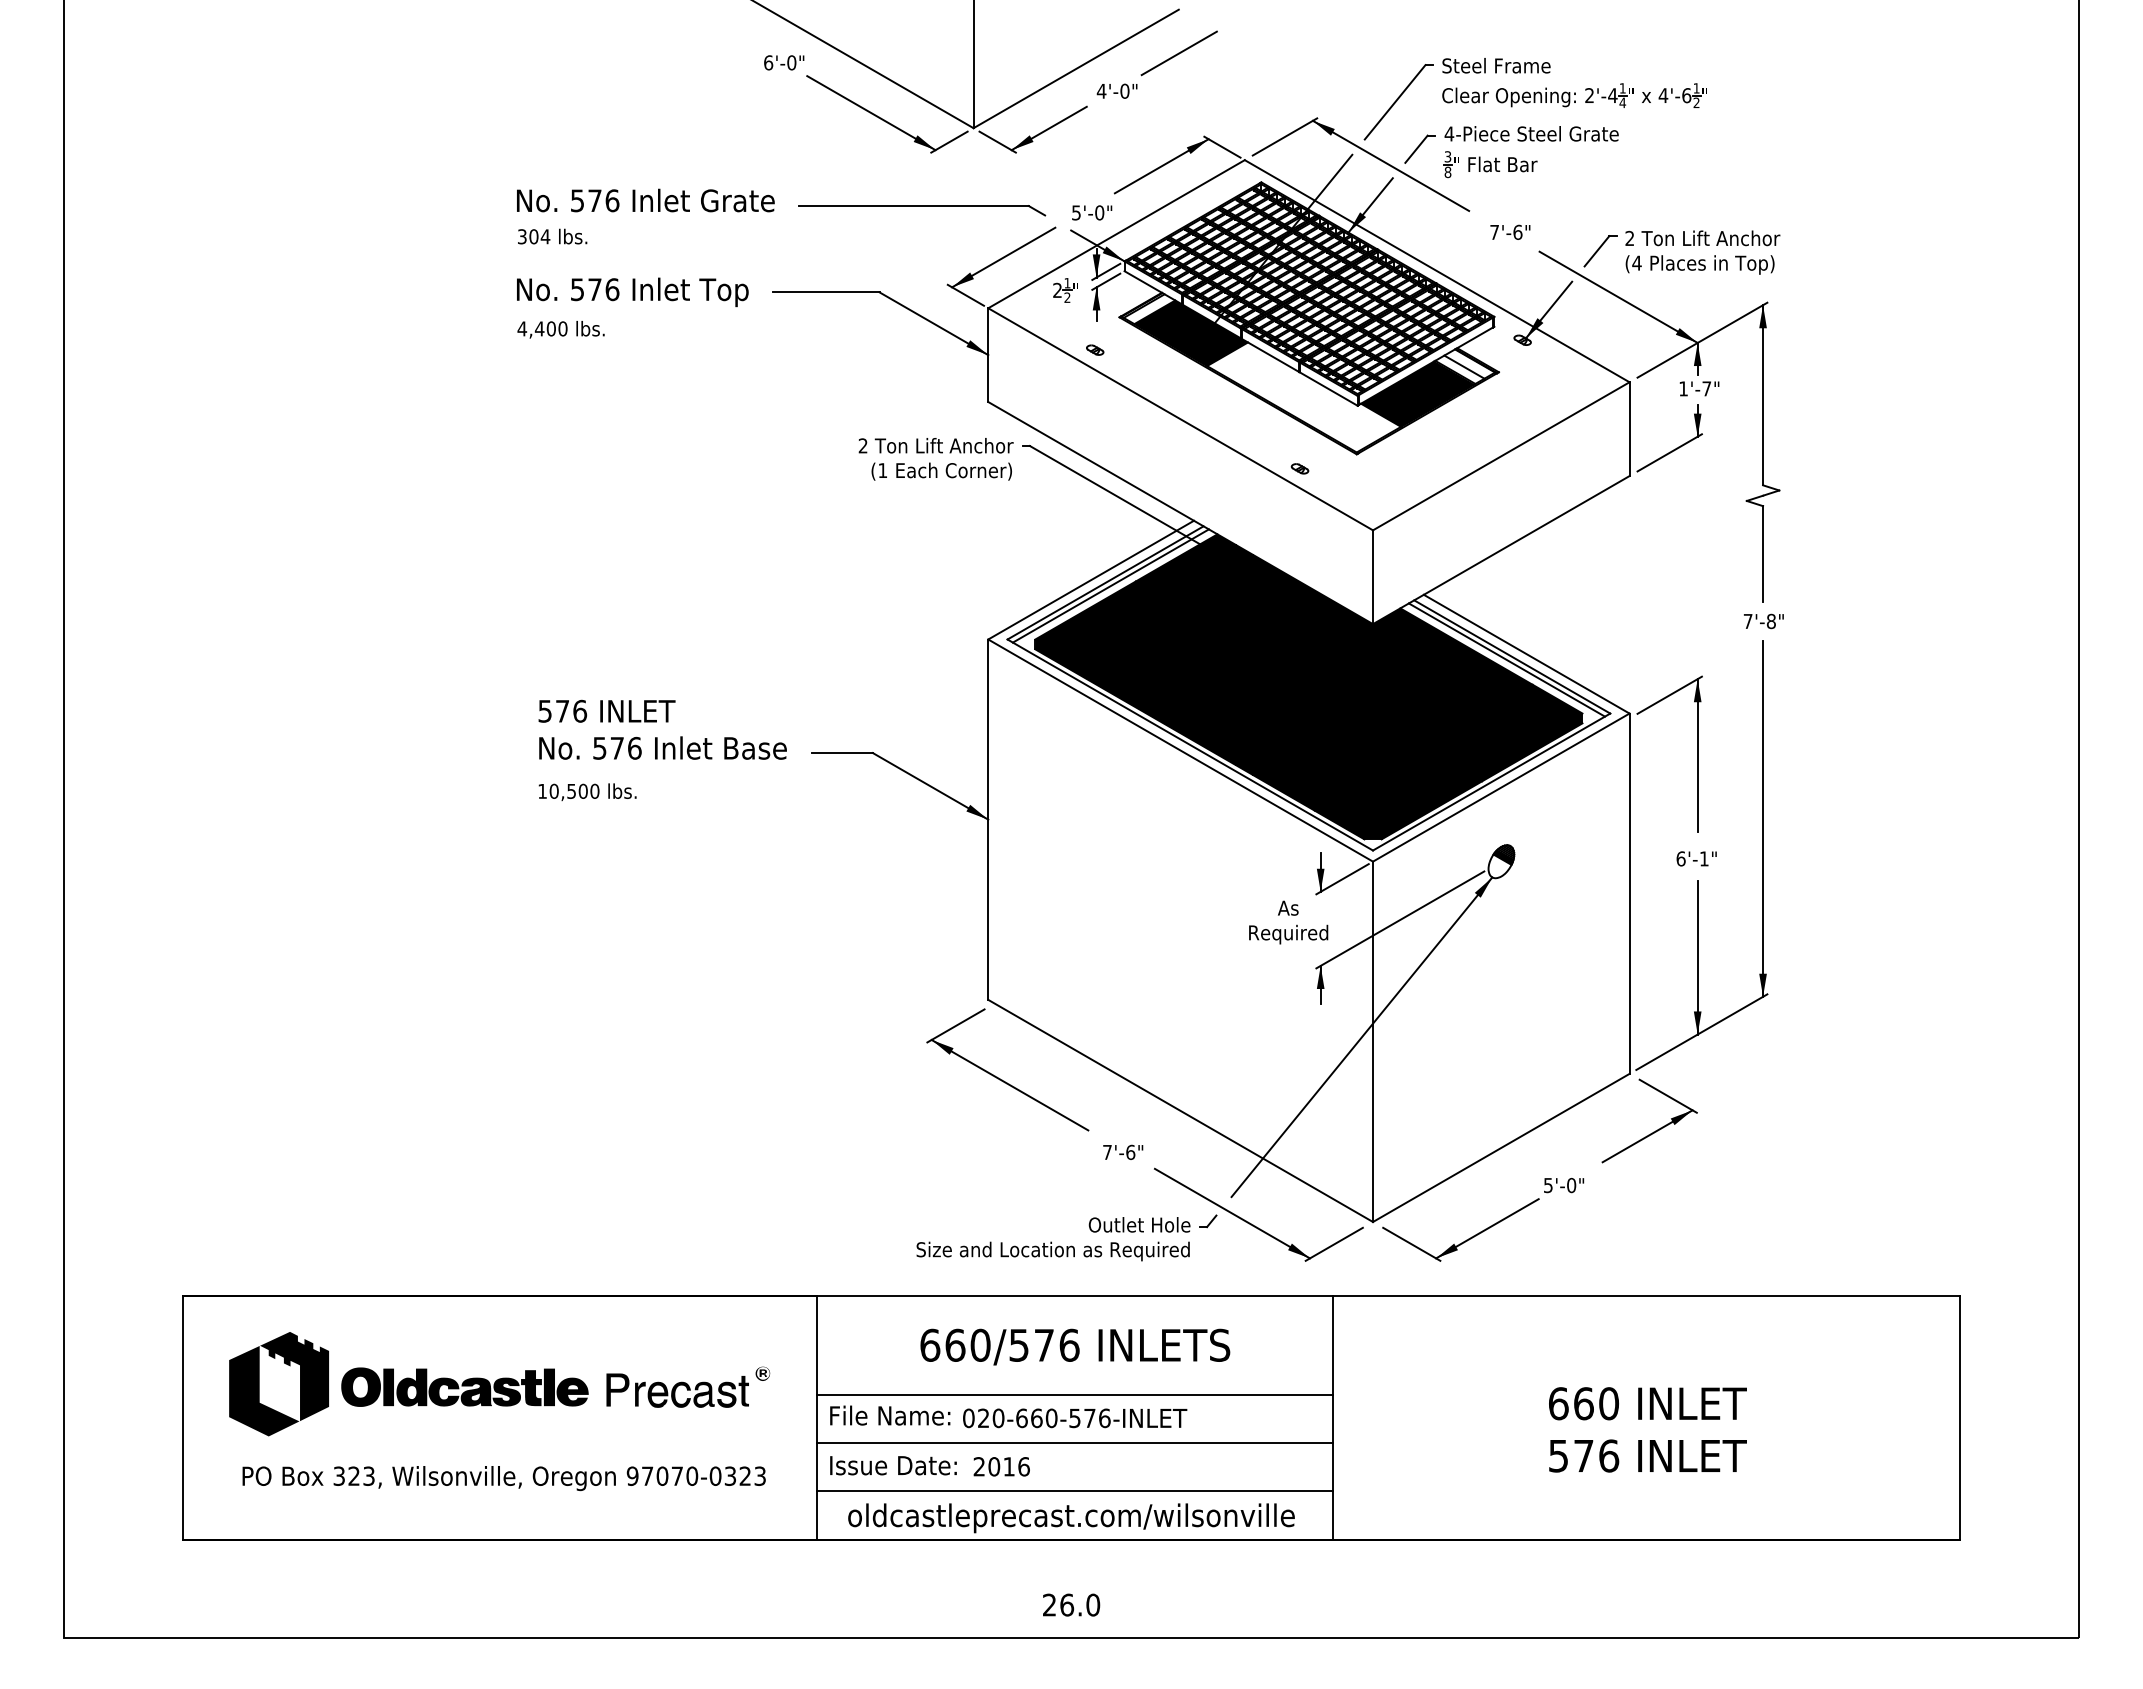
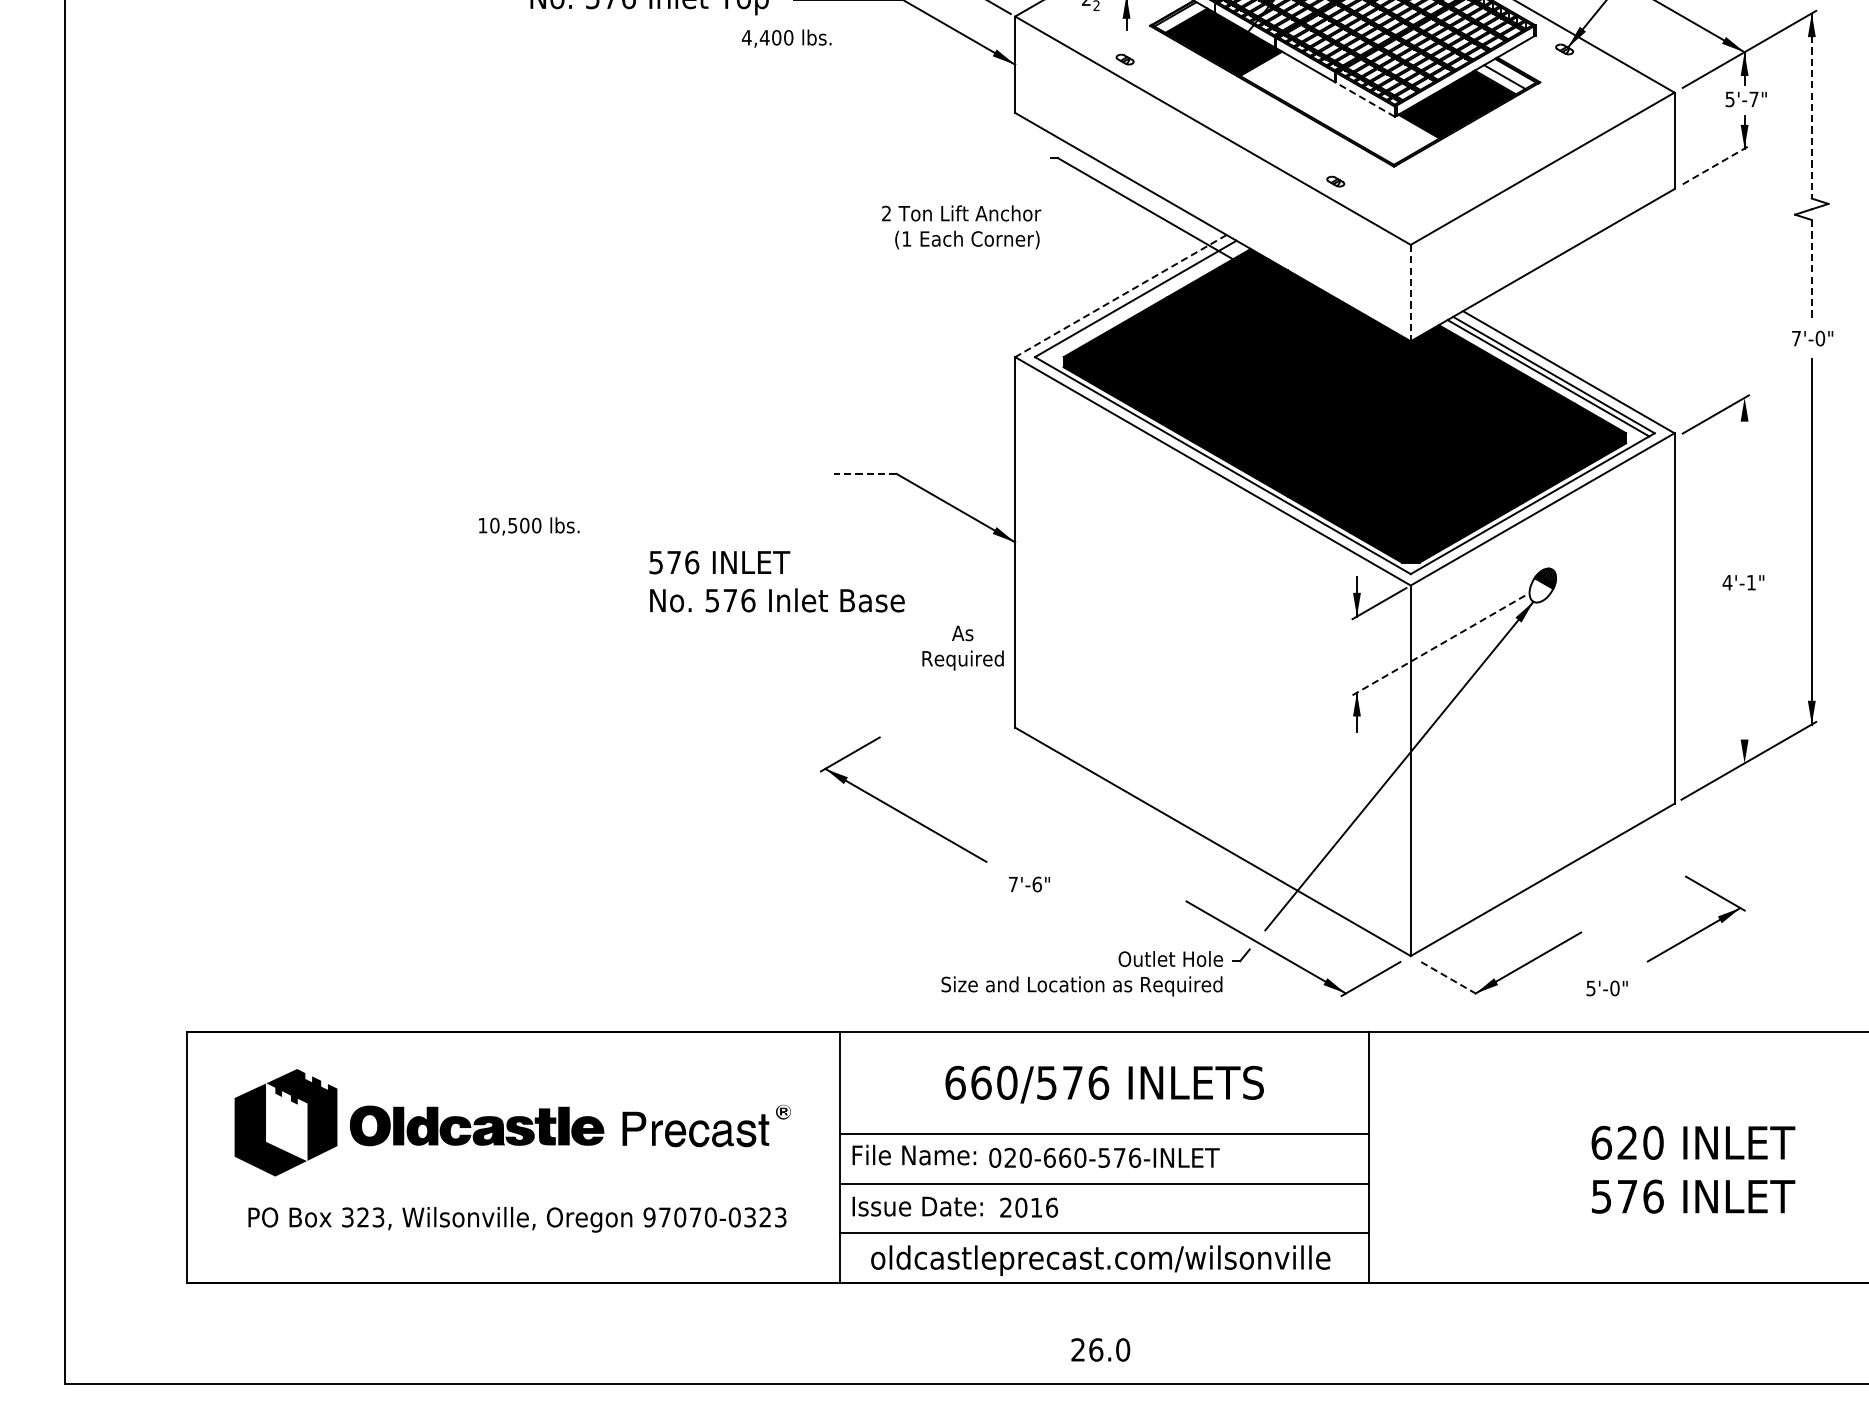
text: (560, 329) -> (786, 38), moved
line: (1328, 388) -> (1364, 99), solid -> dashed
text: (1683, 388) -> (1730, 99), 1'-7" -> 5'-7"
line: (1763, 395) -> (1812, 106), solid -> dashed
line: (1670, 452) -> (1716, 164), solid -> dashed
text: (935, 459) -> (960, 227), moved
line: (1763, 553) -> (1812, 268), solid -> dashed
line: (1373, 577) -> (1411, 293), solid -> dashed
line: (1091, 580) -> (1121, 296), solid -> dashed
line: (1110, 585) -> (1140, 301), removed
text: (1770, 621) -> (1819, 338), 7'-8" -> 7'-0"
text: (662, 729) -> (776, 581), moved
line: (842, 753) -> (865, 474), solid -> dashed
line: (1697, 755) -> (1744, 476), removed
text: (587, 791) -> (529, 525), moved
text: (1680, 858) -> (1726, 582), 6'-1" -> 4'-1"
line: (1400, 919) -> (1439, 645), solid -> dashed
text: (1288, 922) -> (962, 648), moved
line: (1697, 957) -> (1744, 684), removed
part: (1002, 1079) -> (898, 809), moved
part: (1655, 1130) -> (1702, 928), moved
text: (1123, 1151) -> (1029, 883), moved
text: (1564, 1185) -> (1607, 988), moved
line: (1412, 1244) -> (1451, 979), solid -> dashed
text: (1583, 1403) -> (1627, 1142), 660 -> 620

